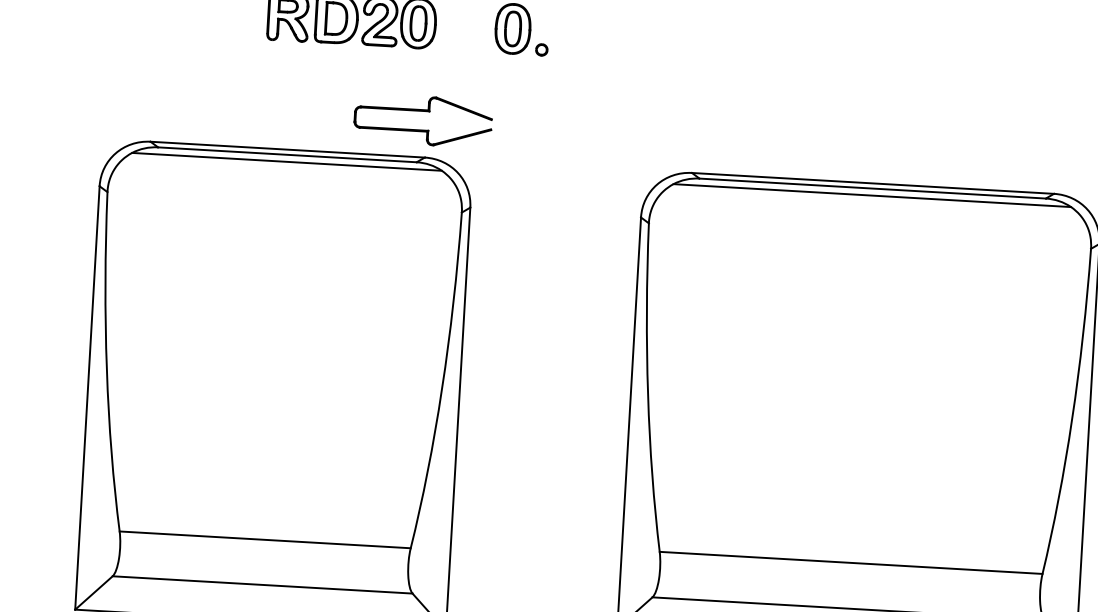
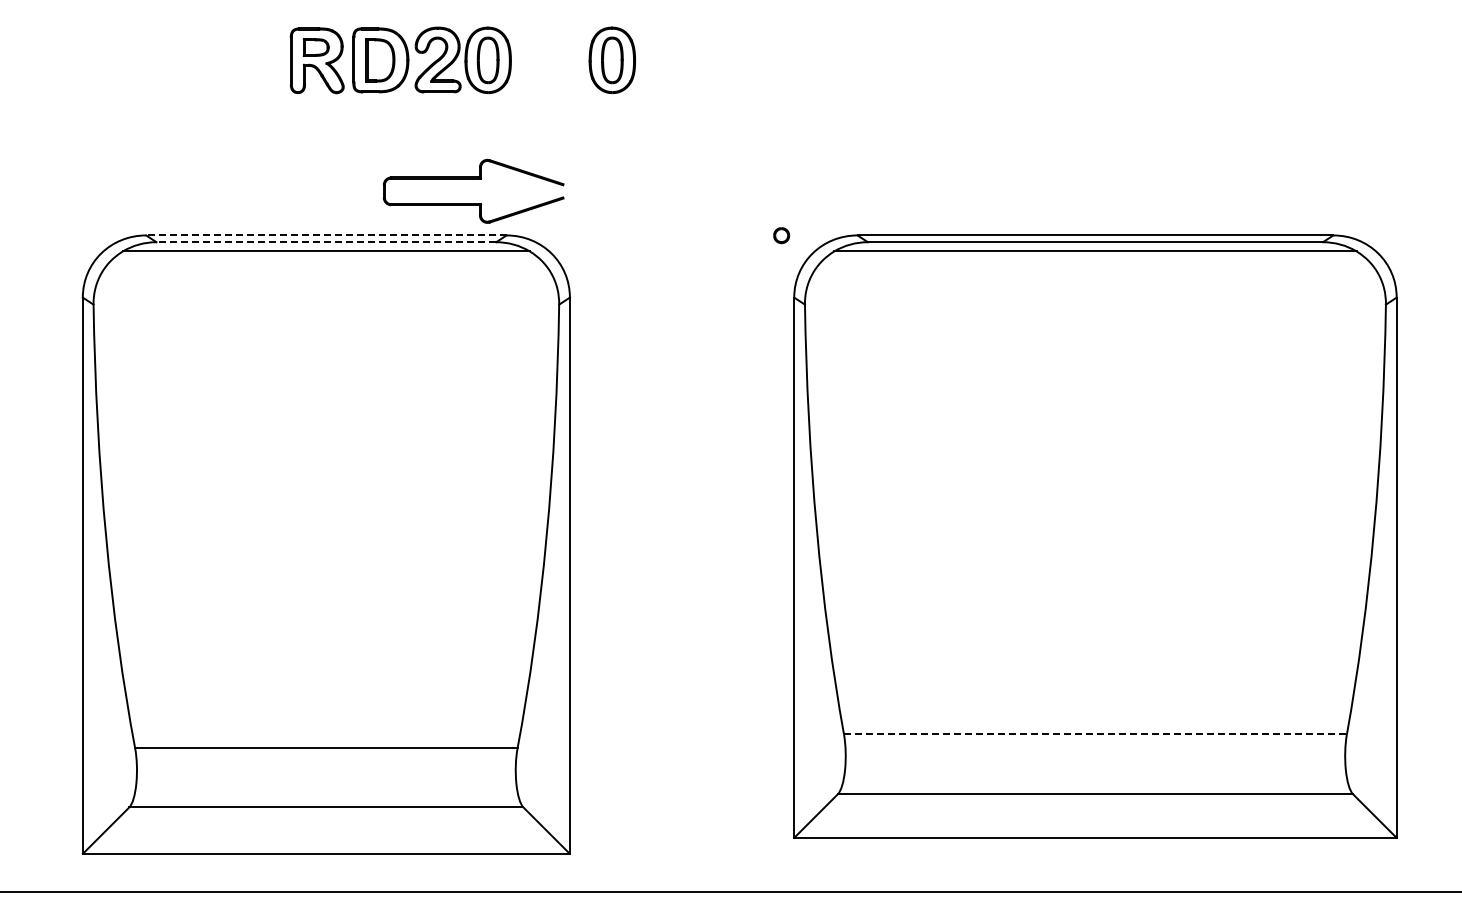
part: (541, 49) -> (781, 235), moved
part: (423, 111) -> (473, 179), moved
line: (287, 149) -> (325, 235), solid -> dashed
line: (287, 155) -> (326, 242), solid -> dashed
line: (851, 563) -> (1095, 734), solid -> dashed

